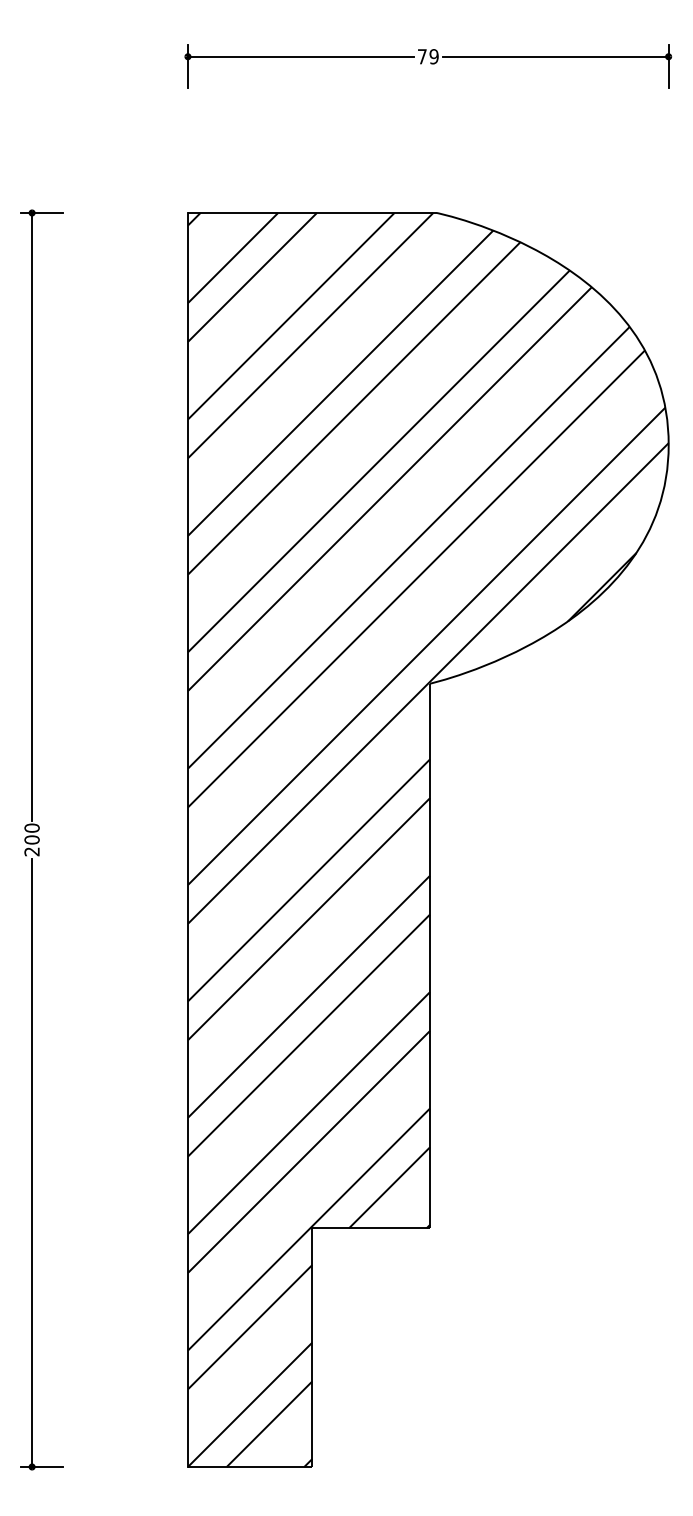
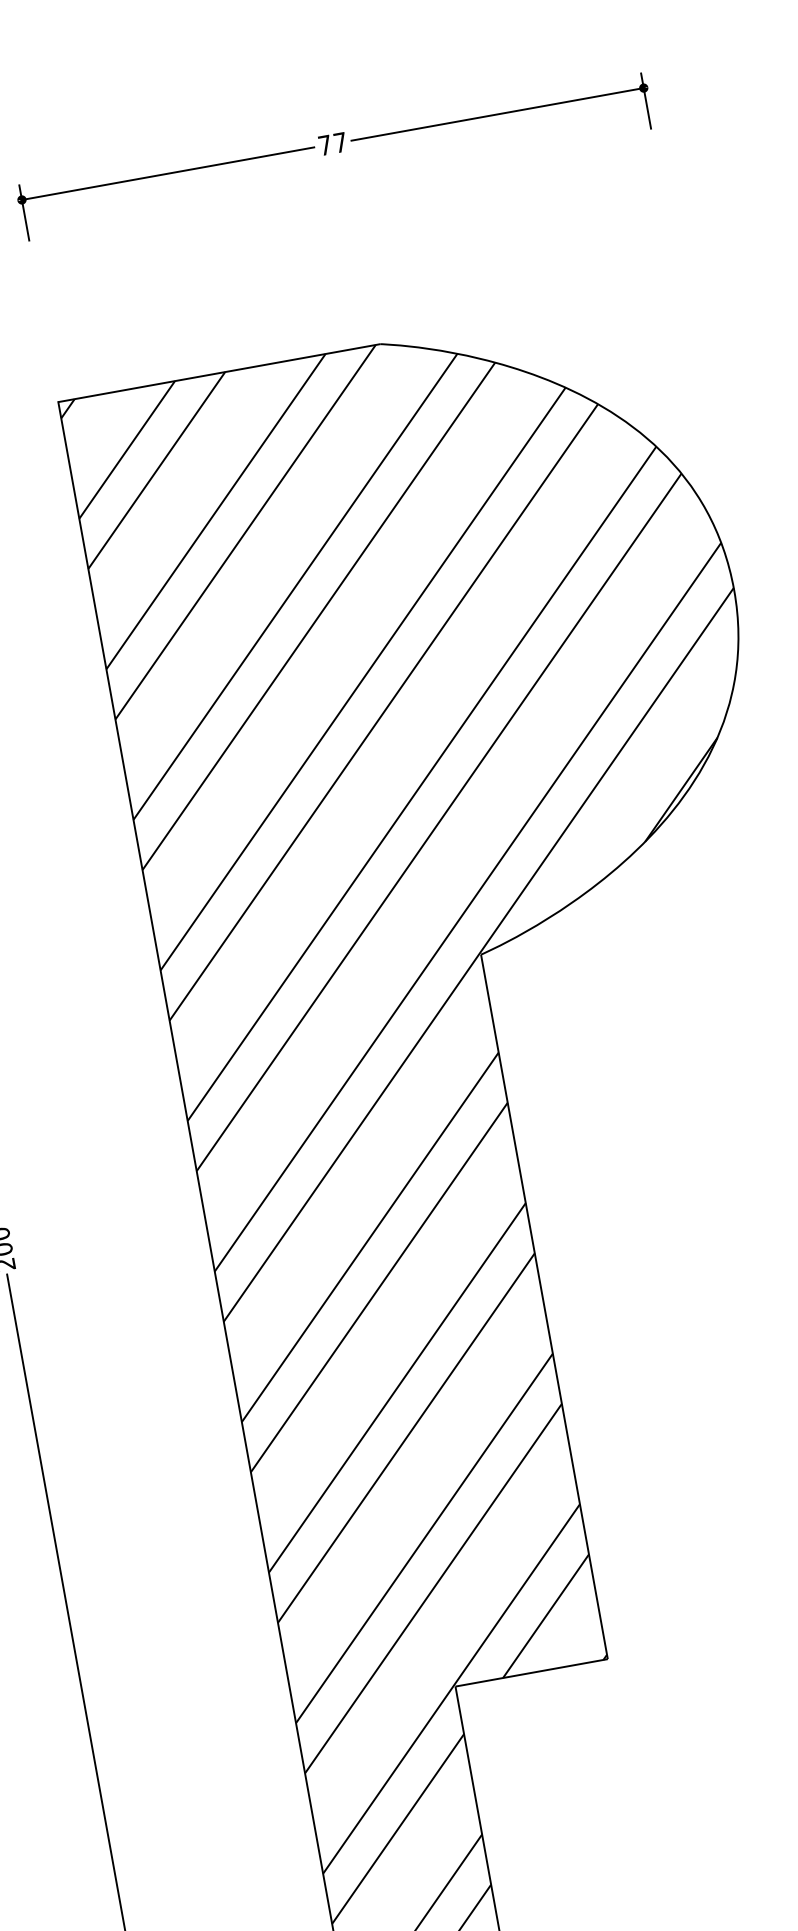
text: (433, 56) -> (339, 142), 79 -> 77

